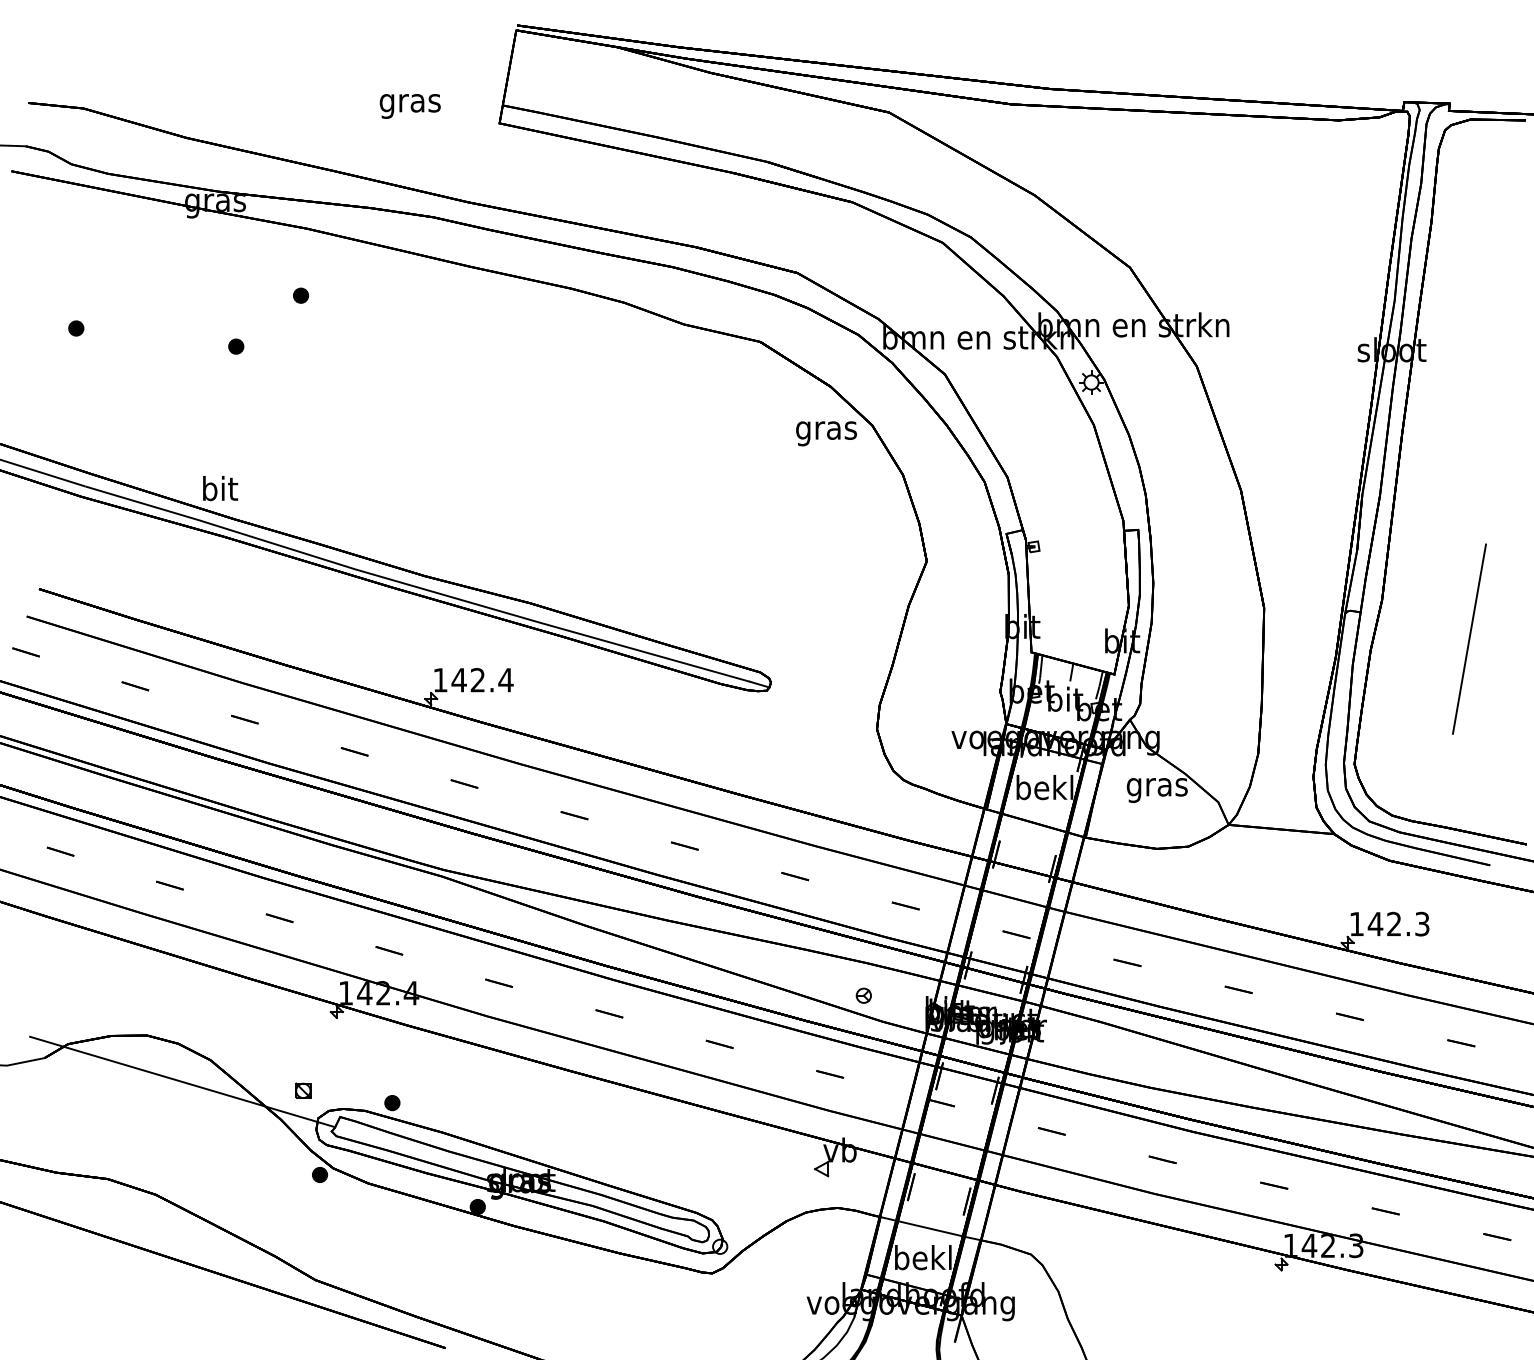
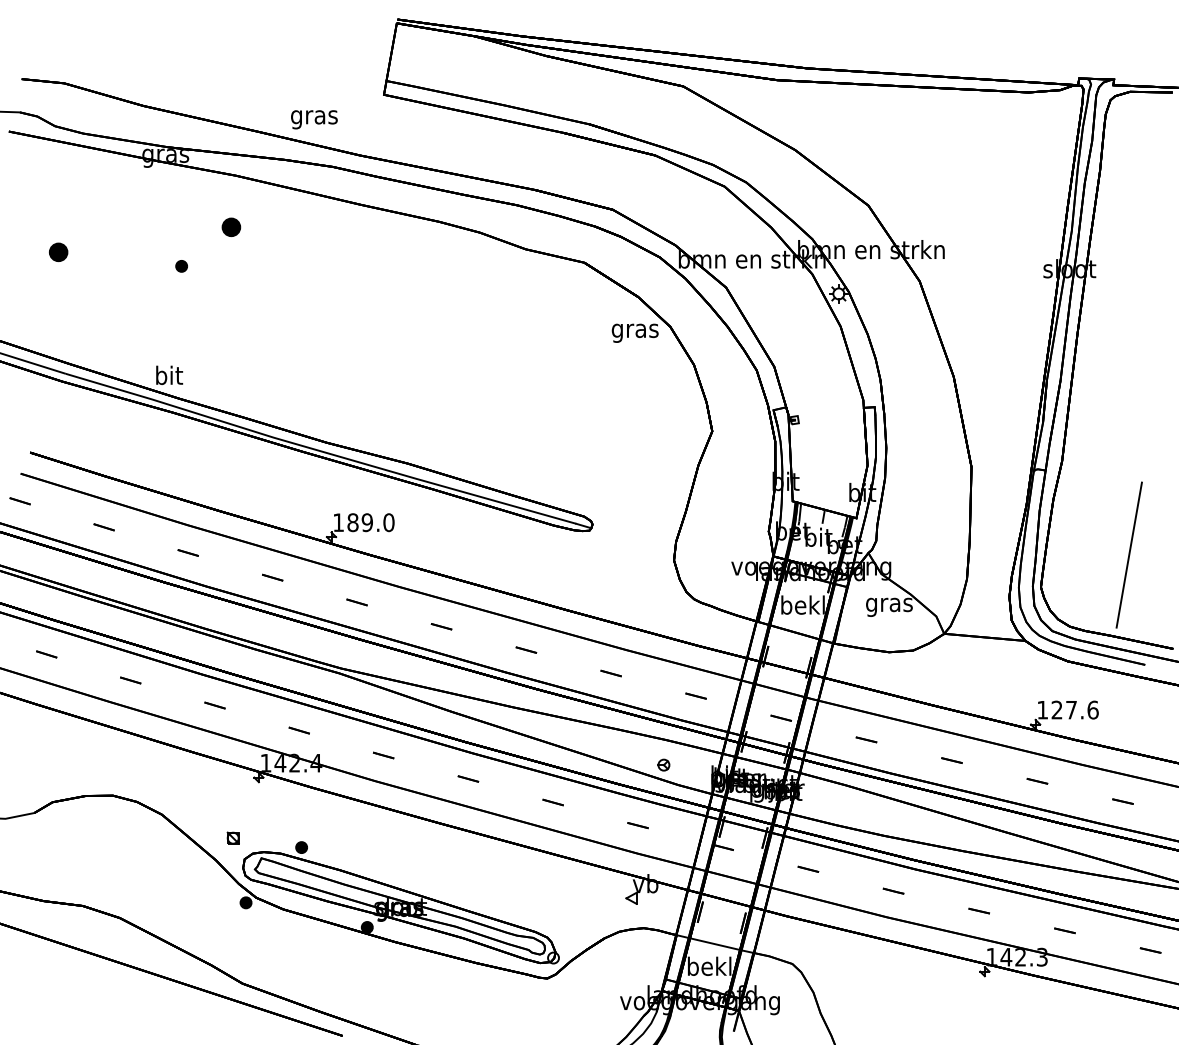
text: (410, 106) -> (314, 119), moved
part: (301, 294) -> (231, 226), size x1.6
part: (75, 328) -> (58, 252), size x1.6
line: (1468, 638) -> (1128, 554), moved
text: (481, 680) -> (370, 522), 142.4 -> 189.0
text: (1398, 923) -> (1074, 709), 142.3 -> 127.6
line: (182, 1082) -> (140, 831), removed

